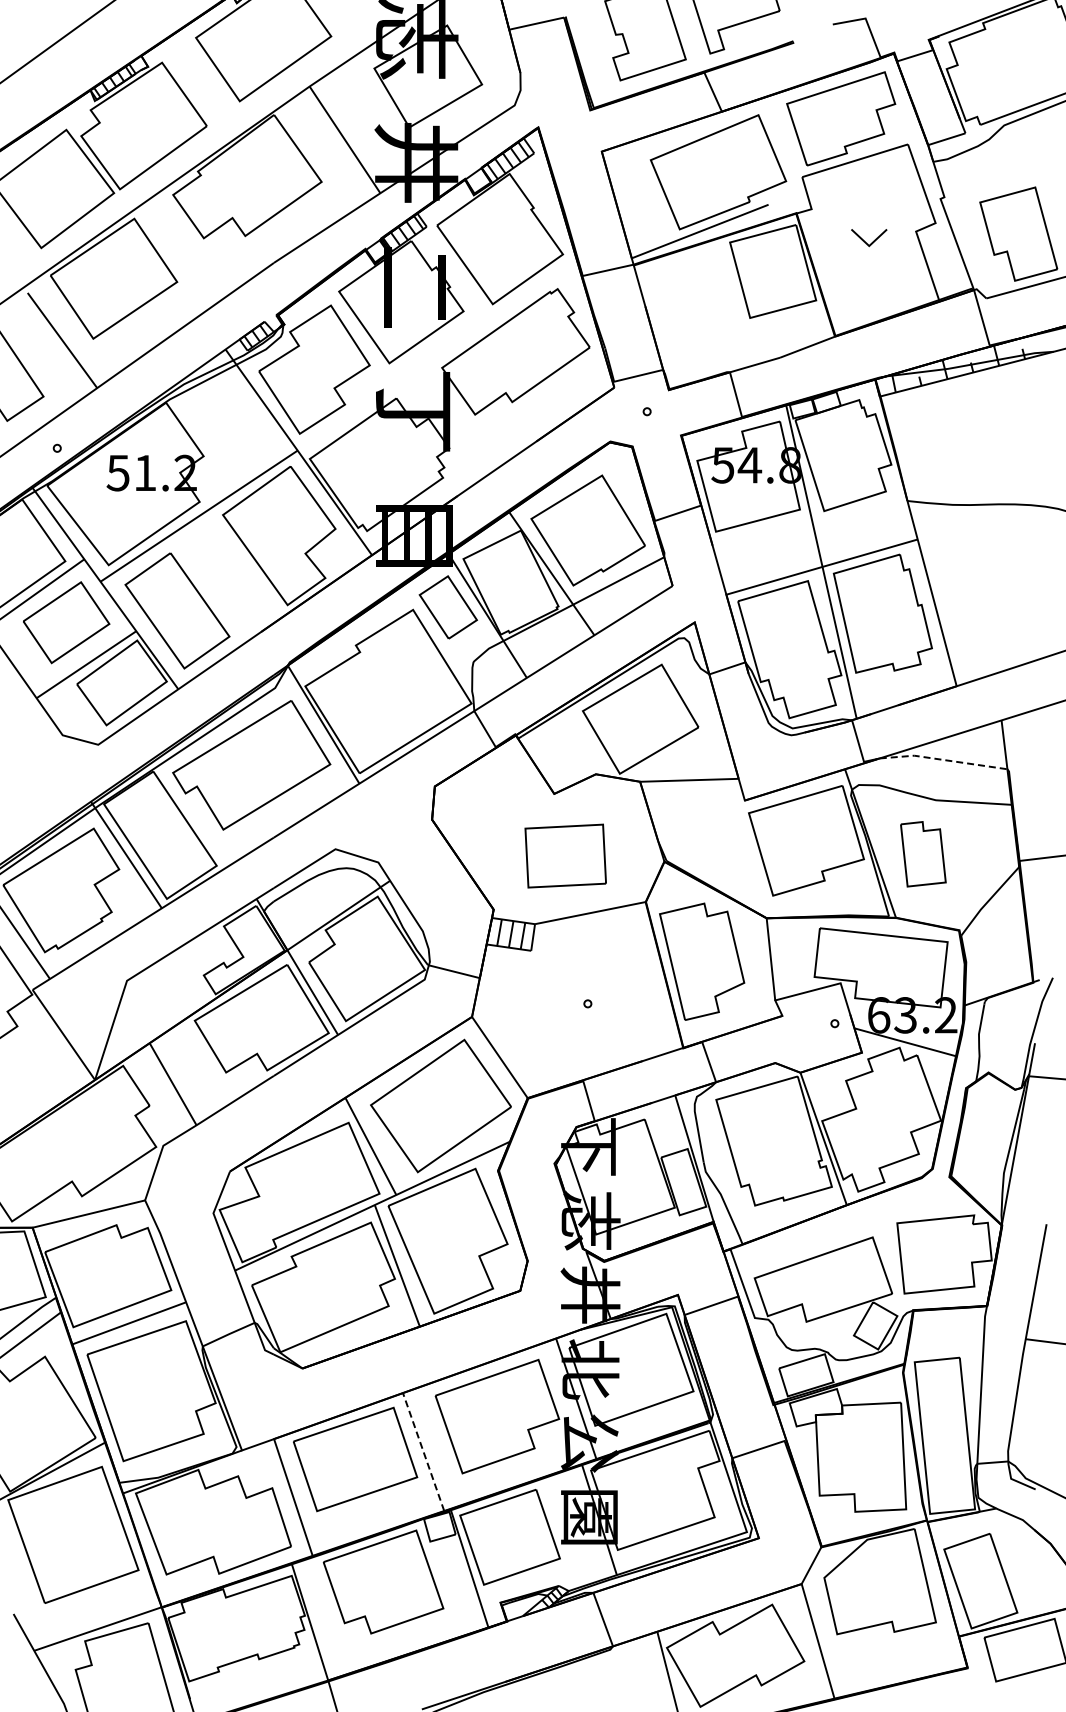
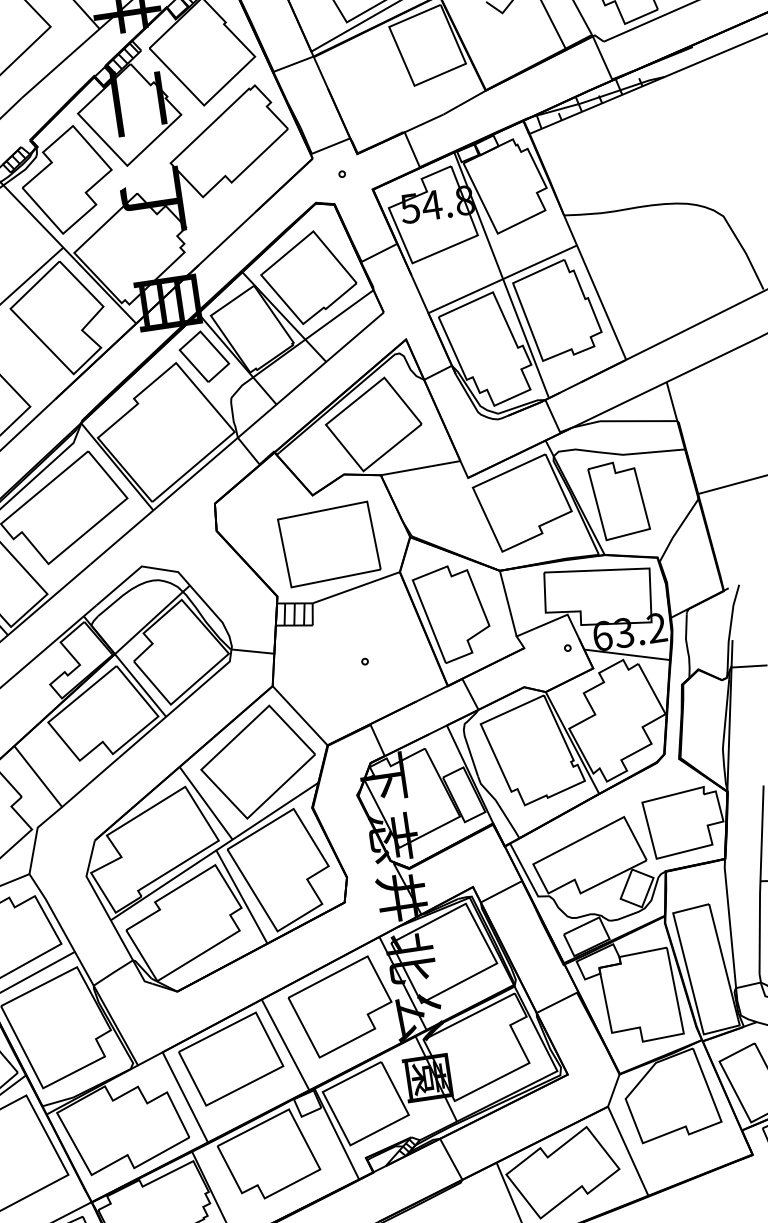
line: (943, 759) -> (624, 420), dashed -> solid
part: (923, 854) -> (619, 500), size x1.43
part: (565, 855) -> (329, 544), size x1.43
line: (423, 1451) -> (285, 1044), dashed -> solid

